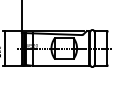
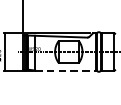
line: (61, 65) -> (65, 70), solid -> dashed

